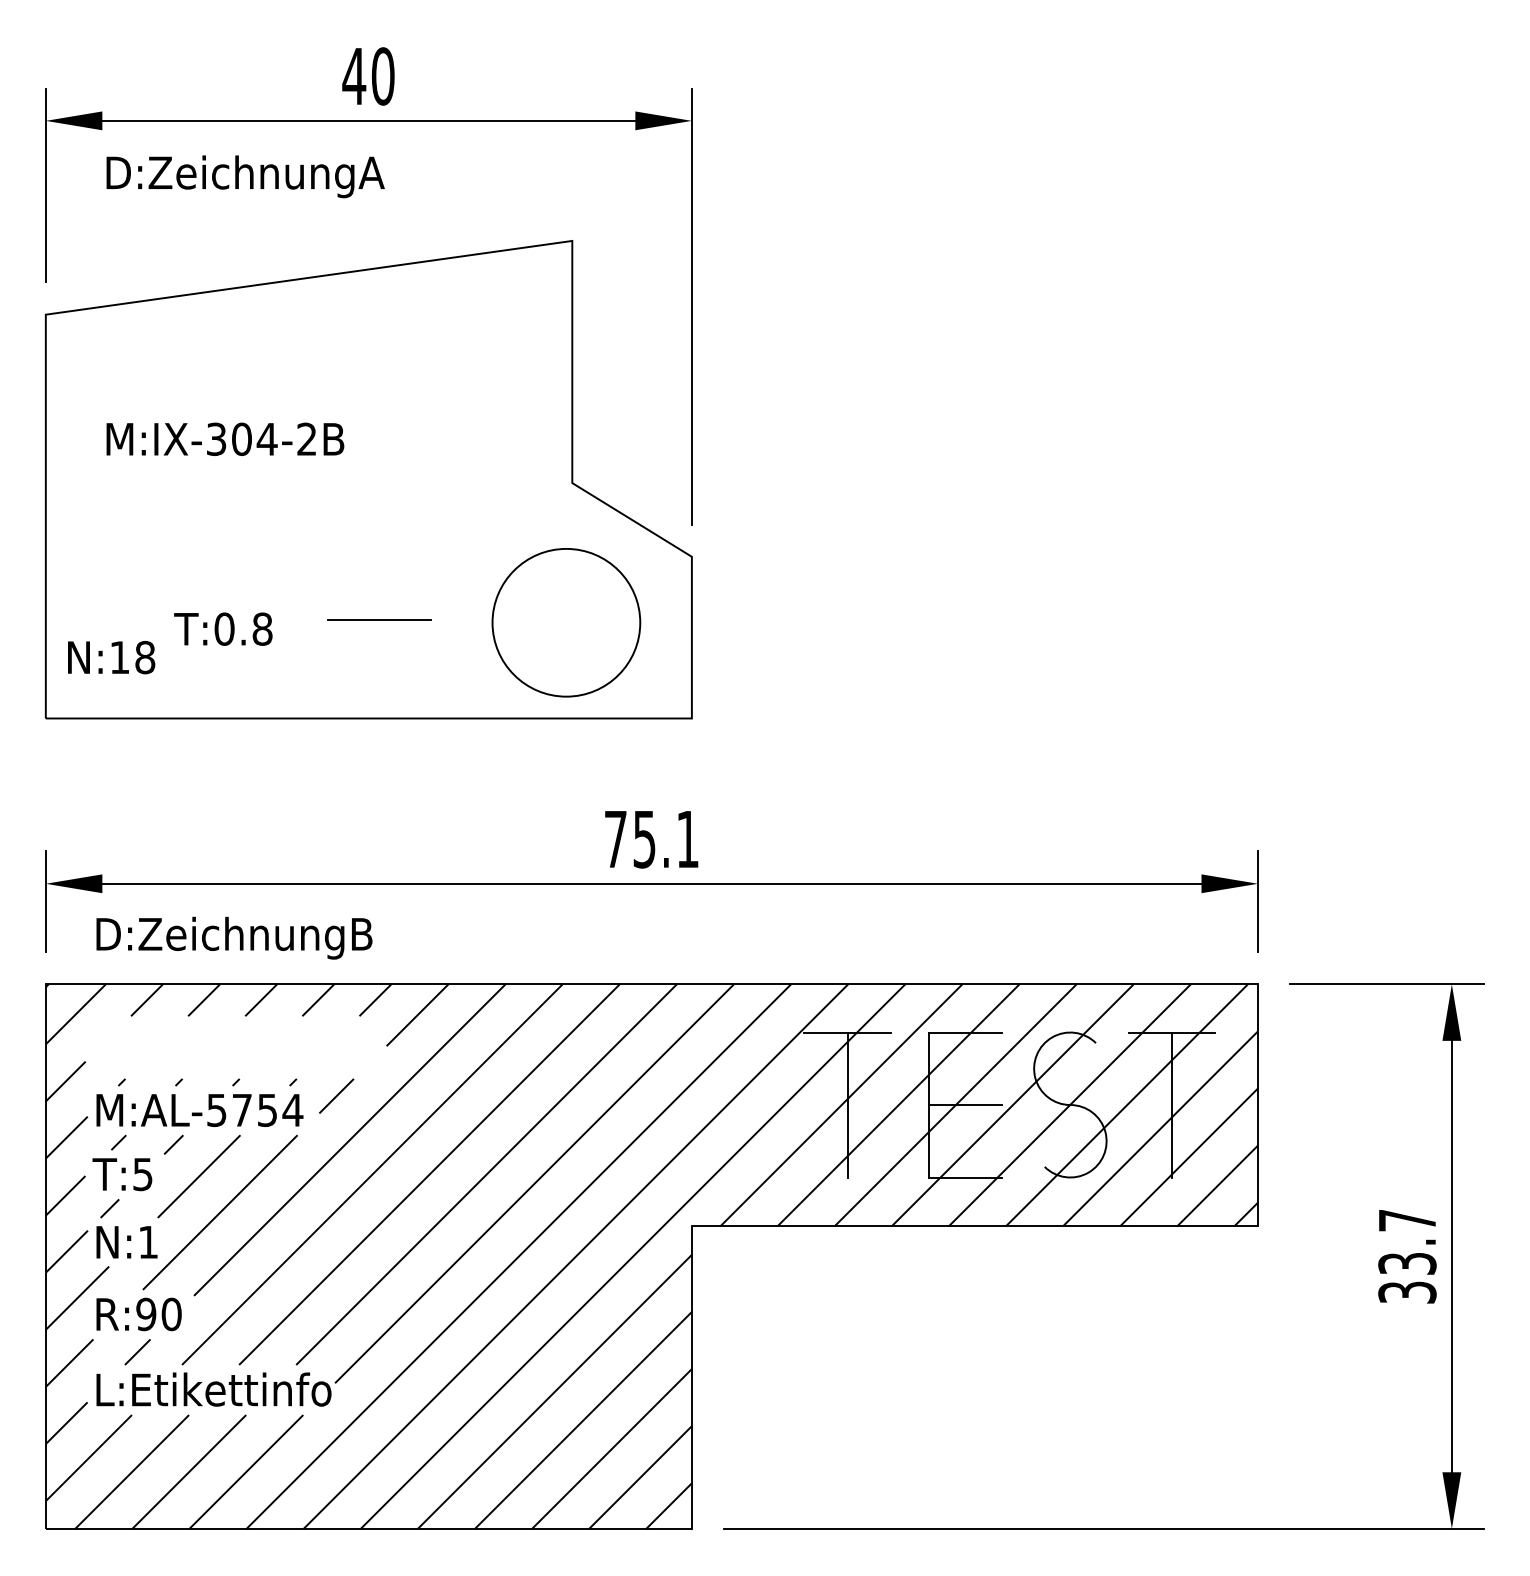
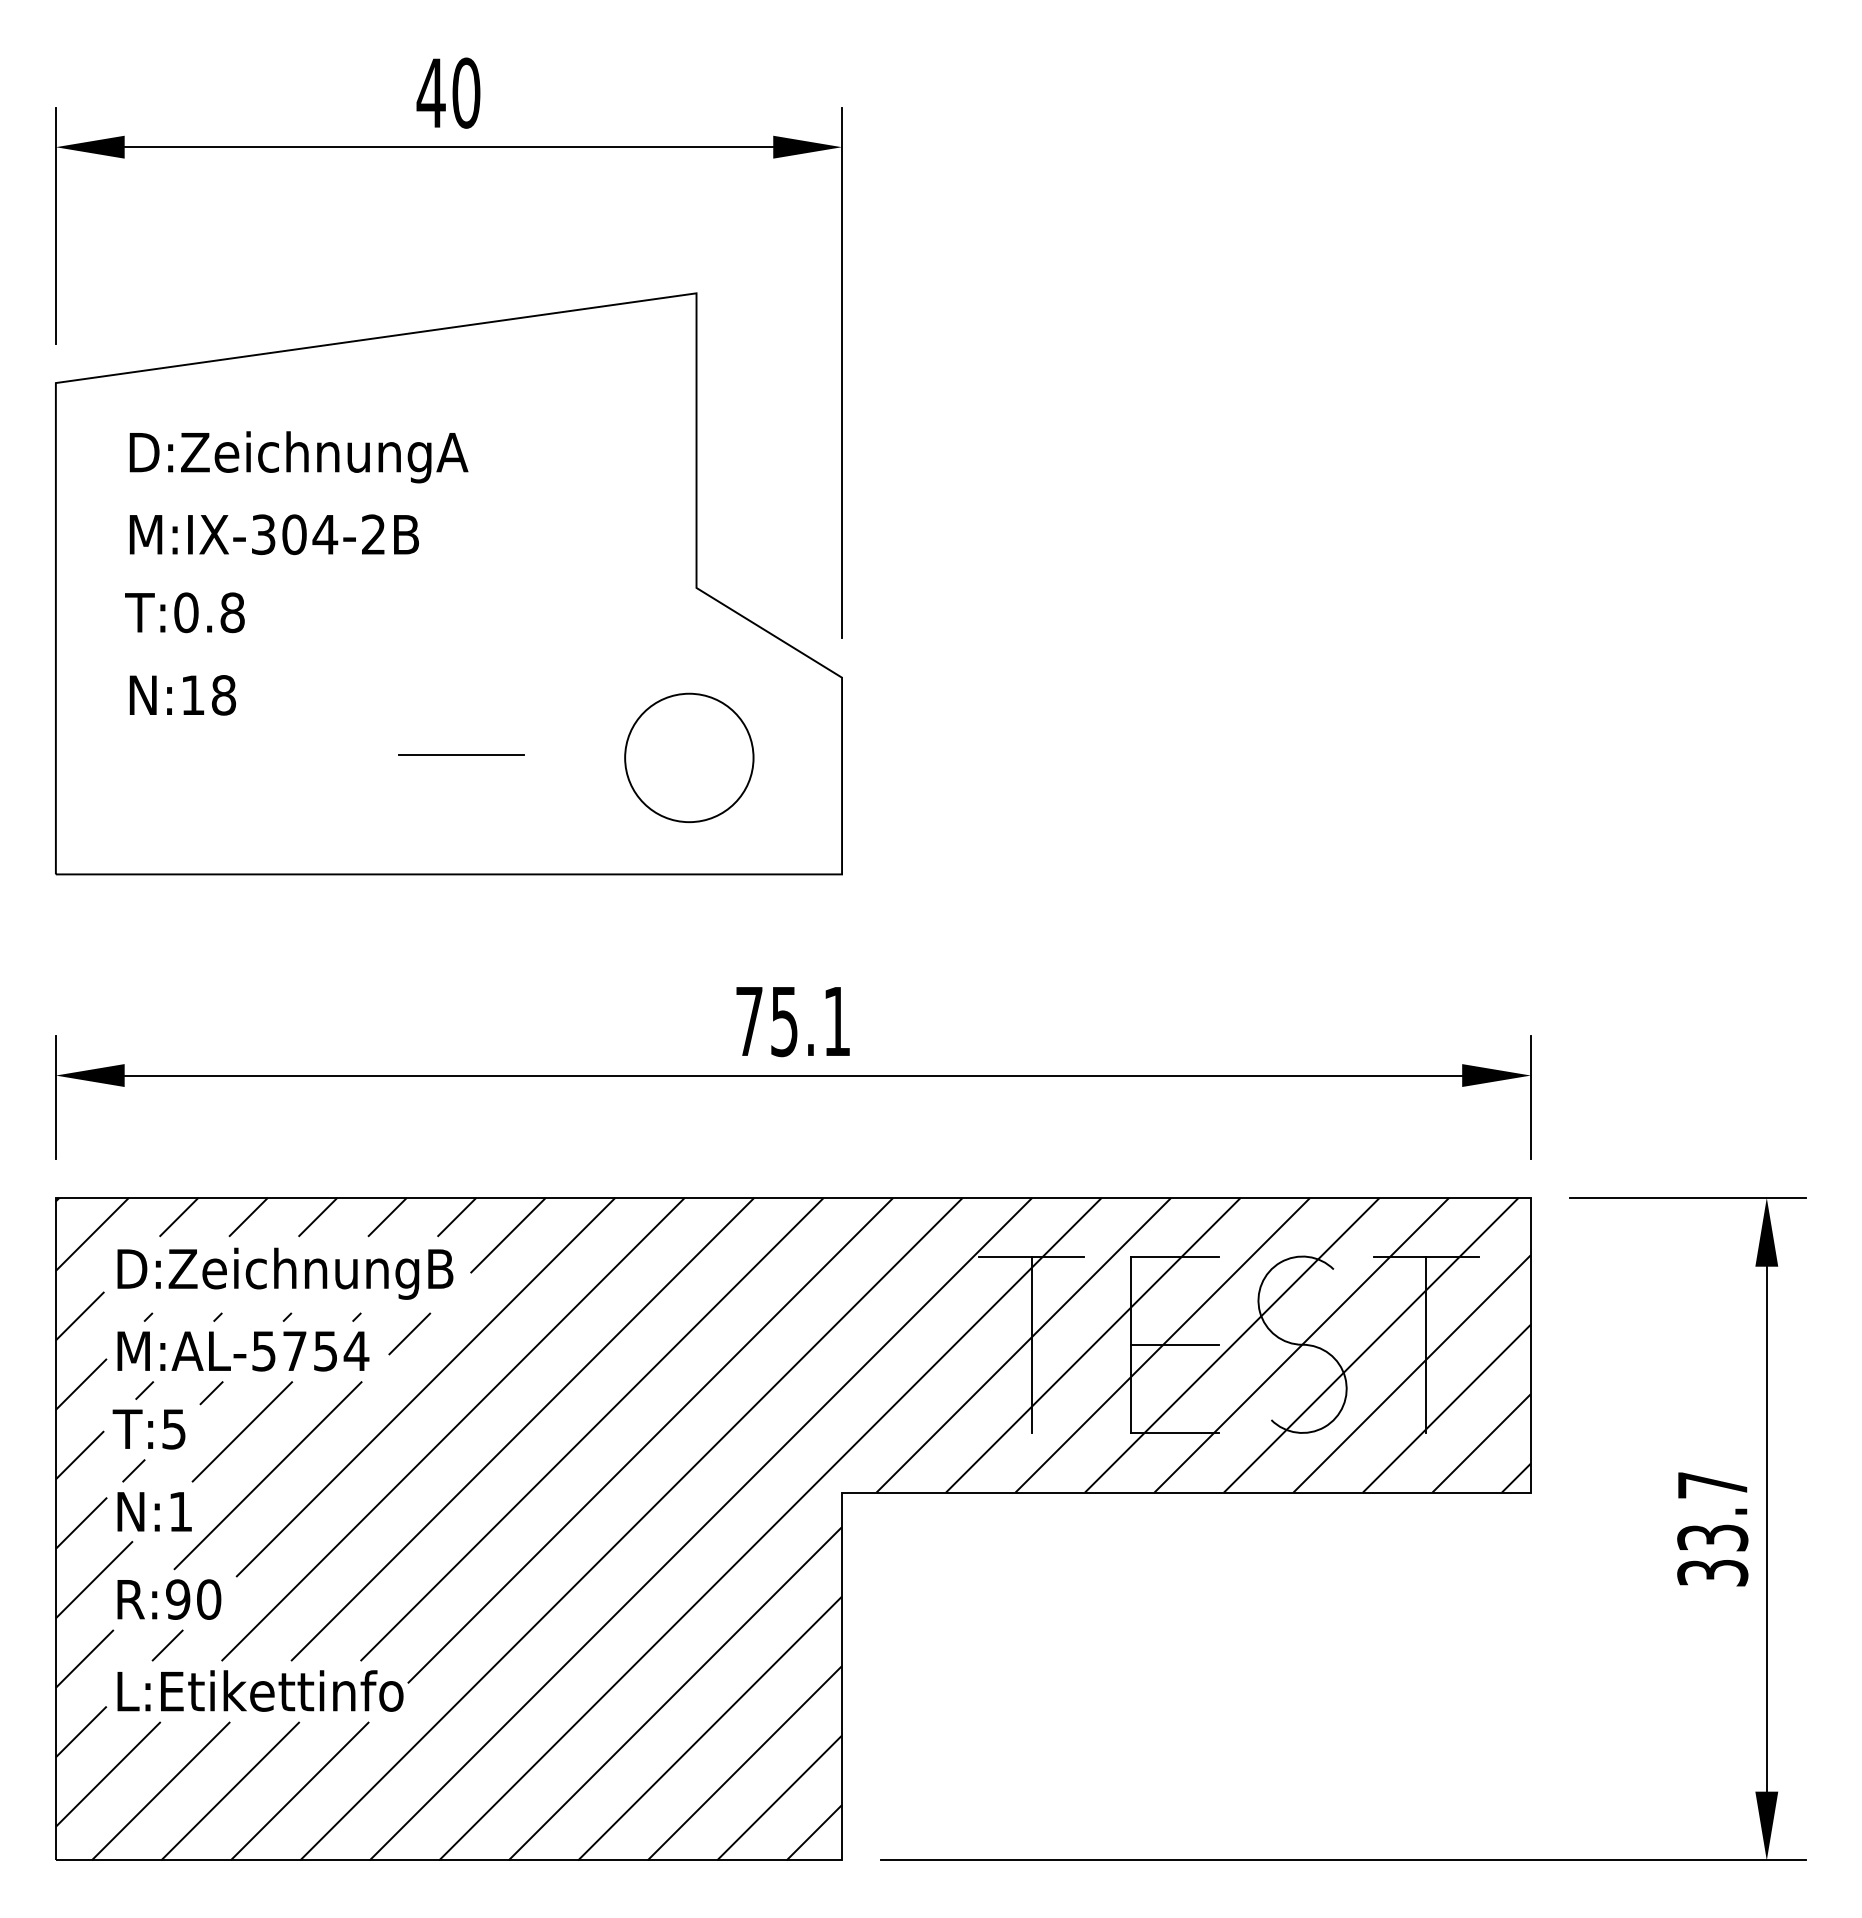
text: (245, 176) -> (298, 457), moved
circle: (566, 622) -> (689, 757), size x0.71
text: (223, 628) -> (184, 612), moved
text: (111, 657) -> (182, 695), moved
text: (234, 937) -> (285, 1273), moved

